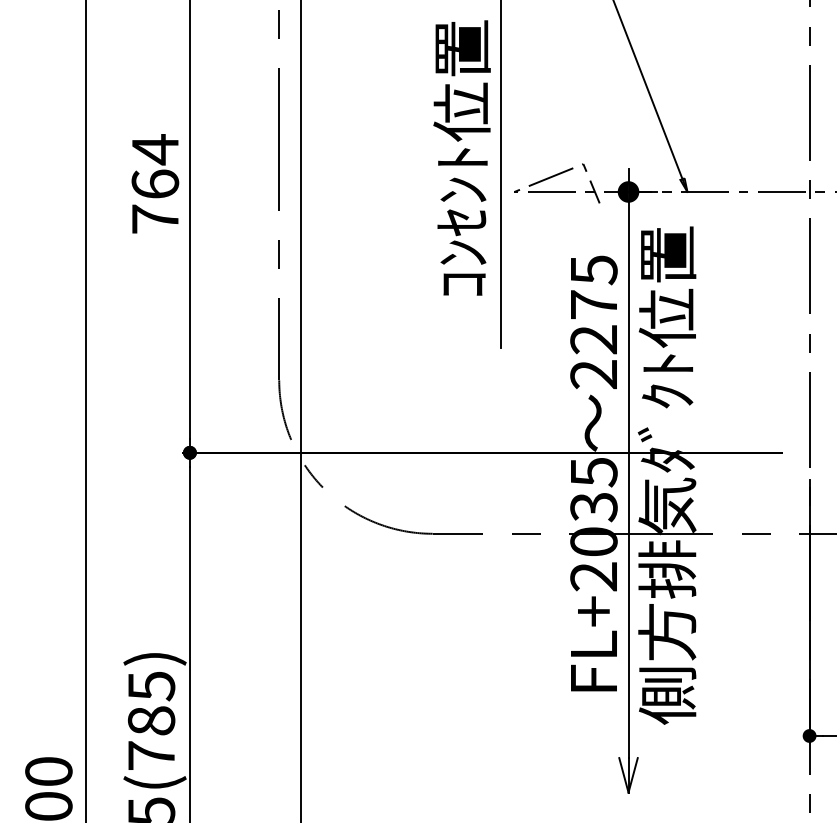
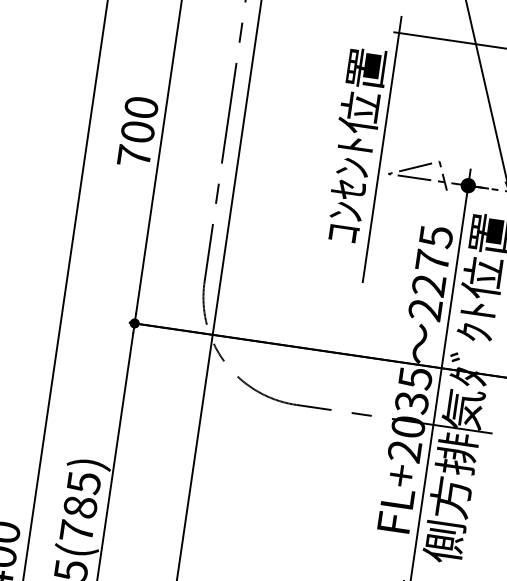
text: (155, 166) -> (139, 119), 764 -> 700

